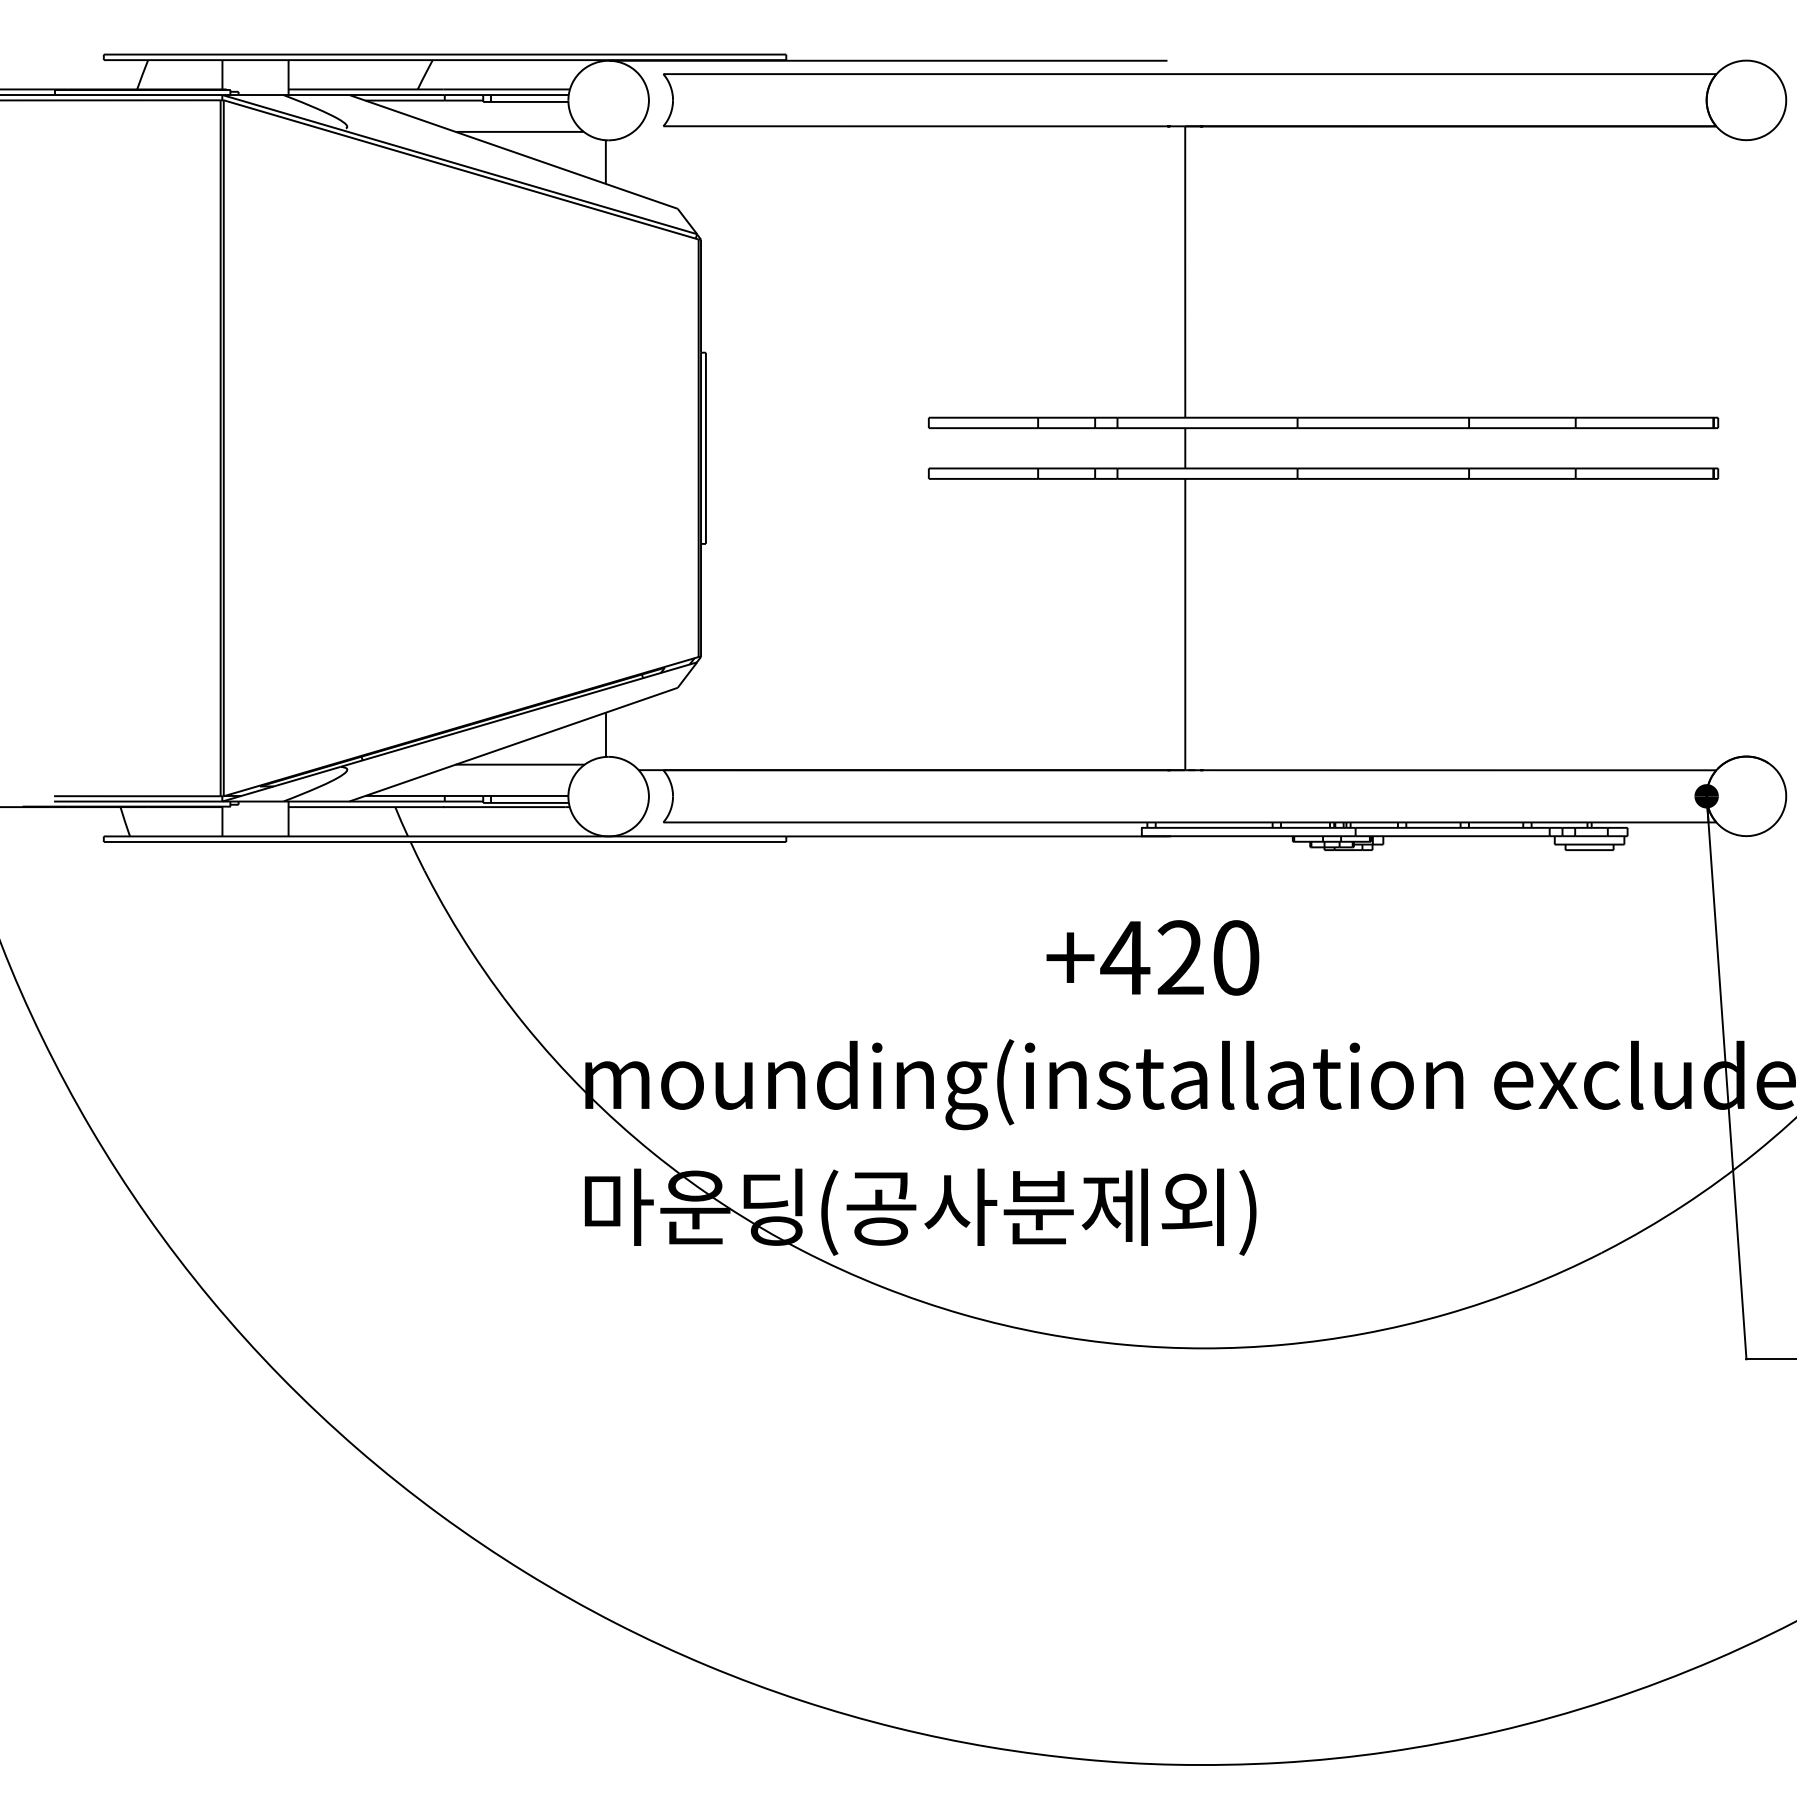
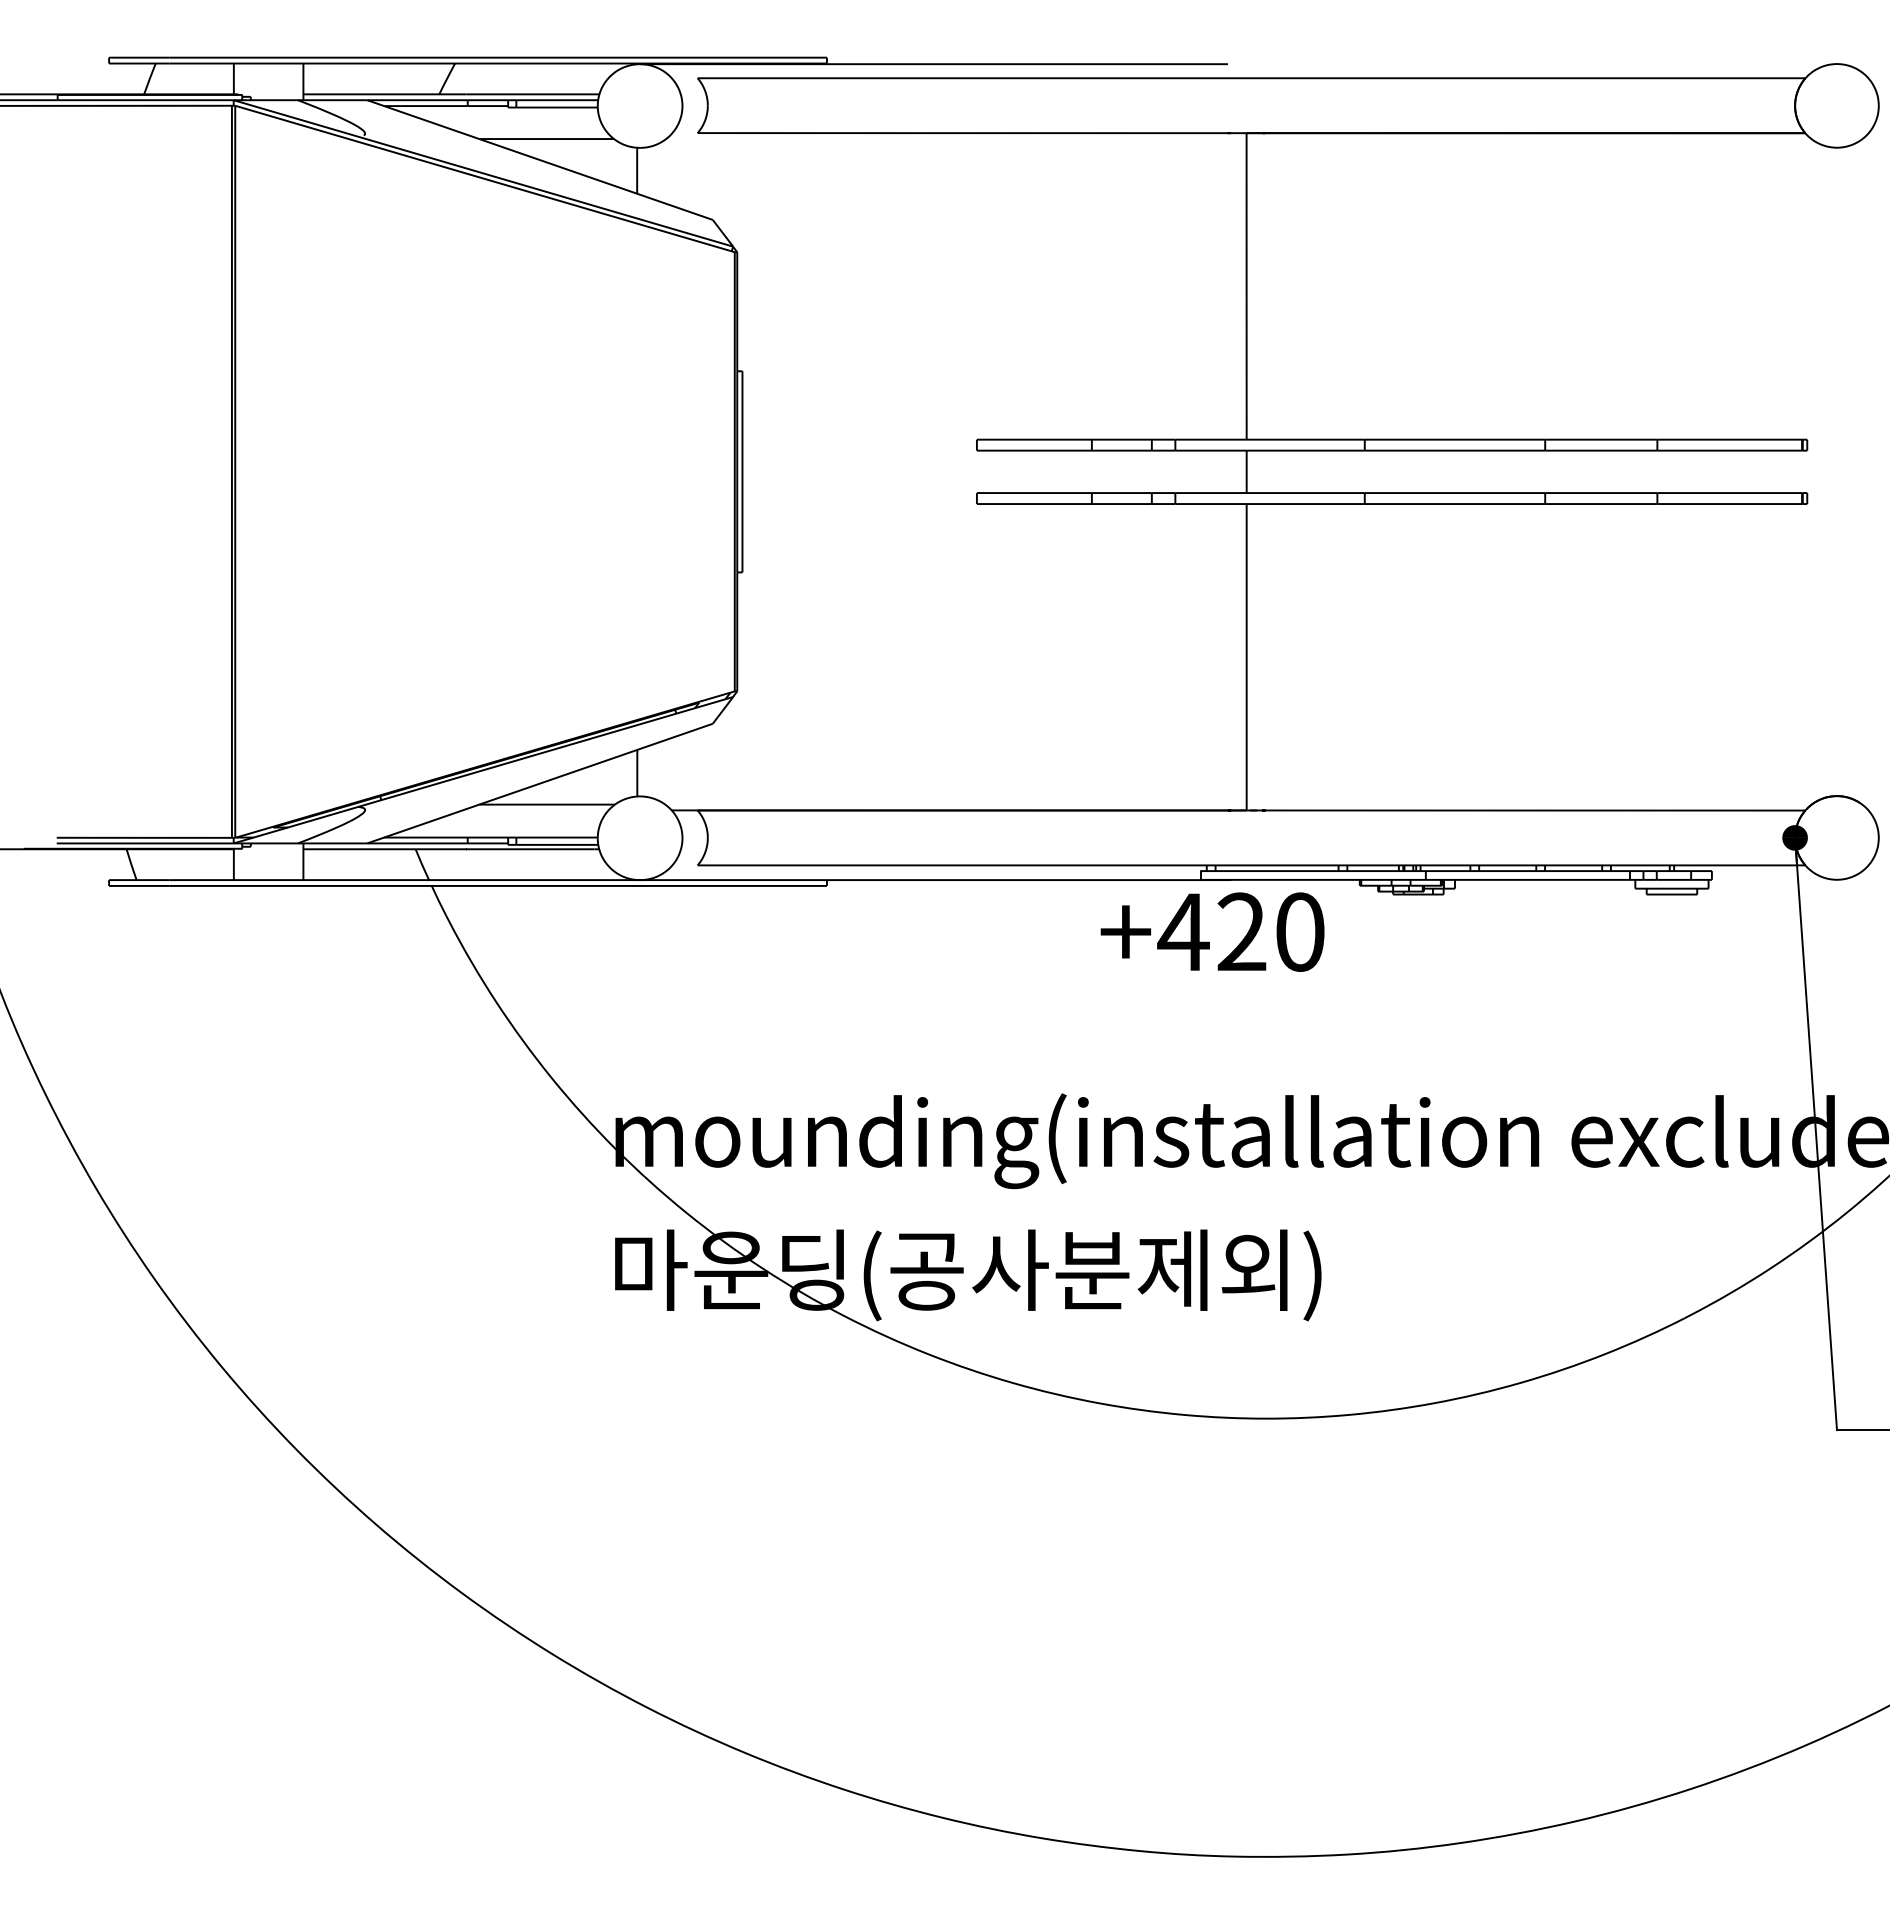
text: (1152, 957) -> (1212, 931), moved

